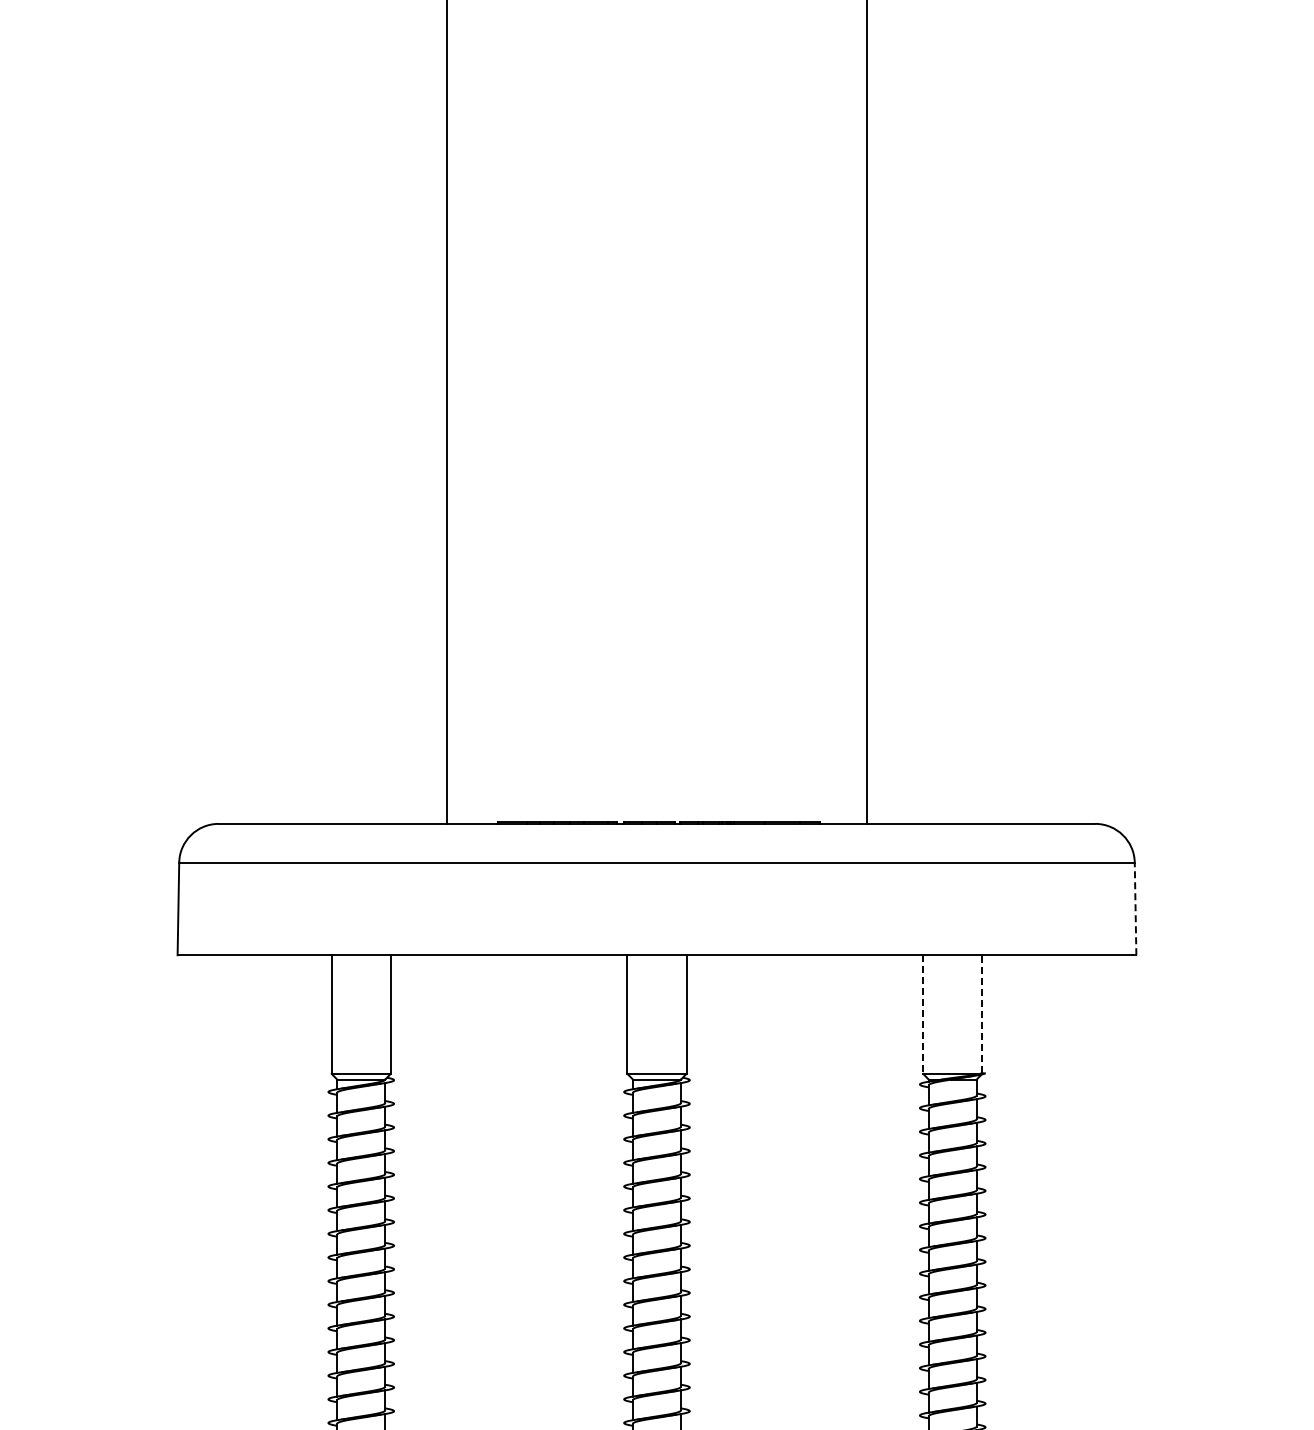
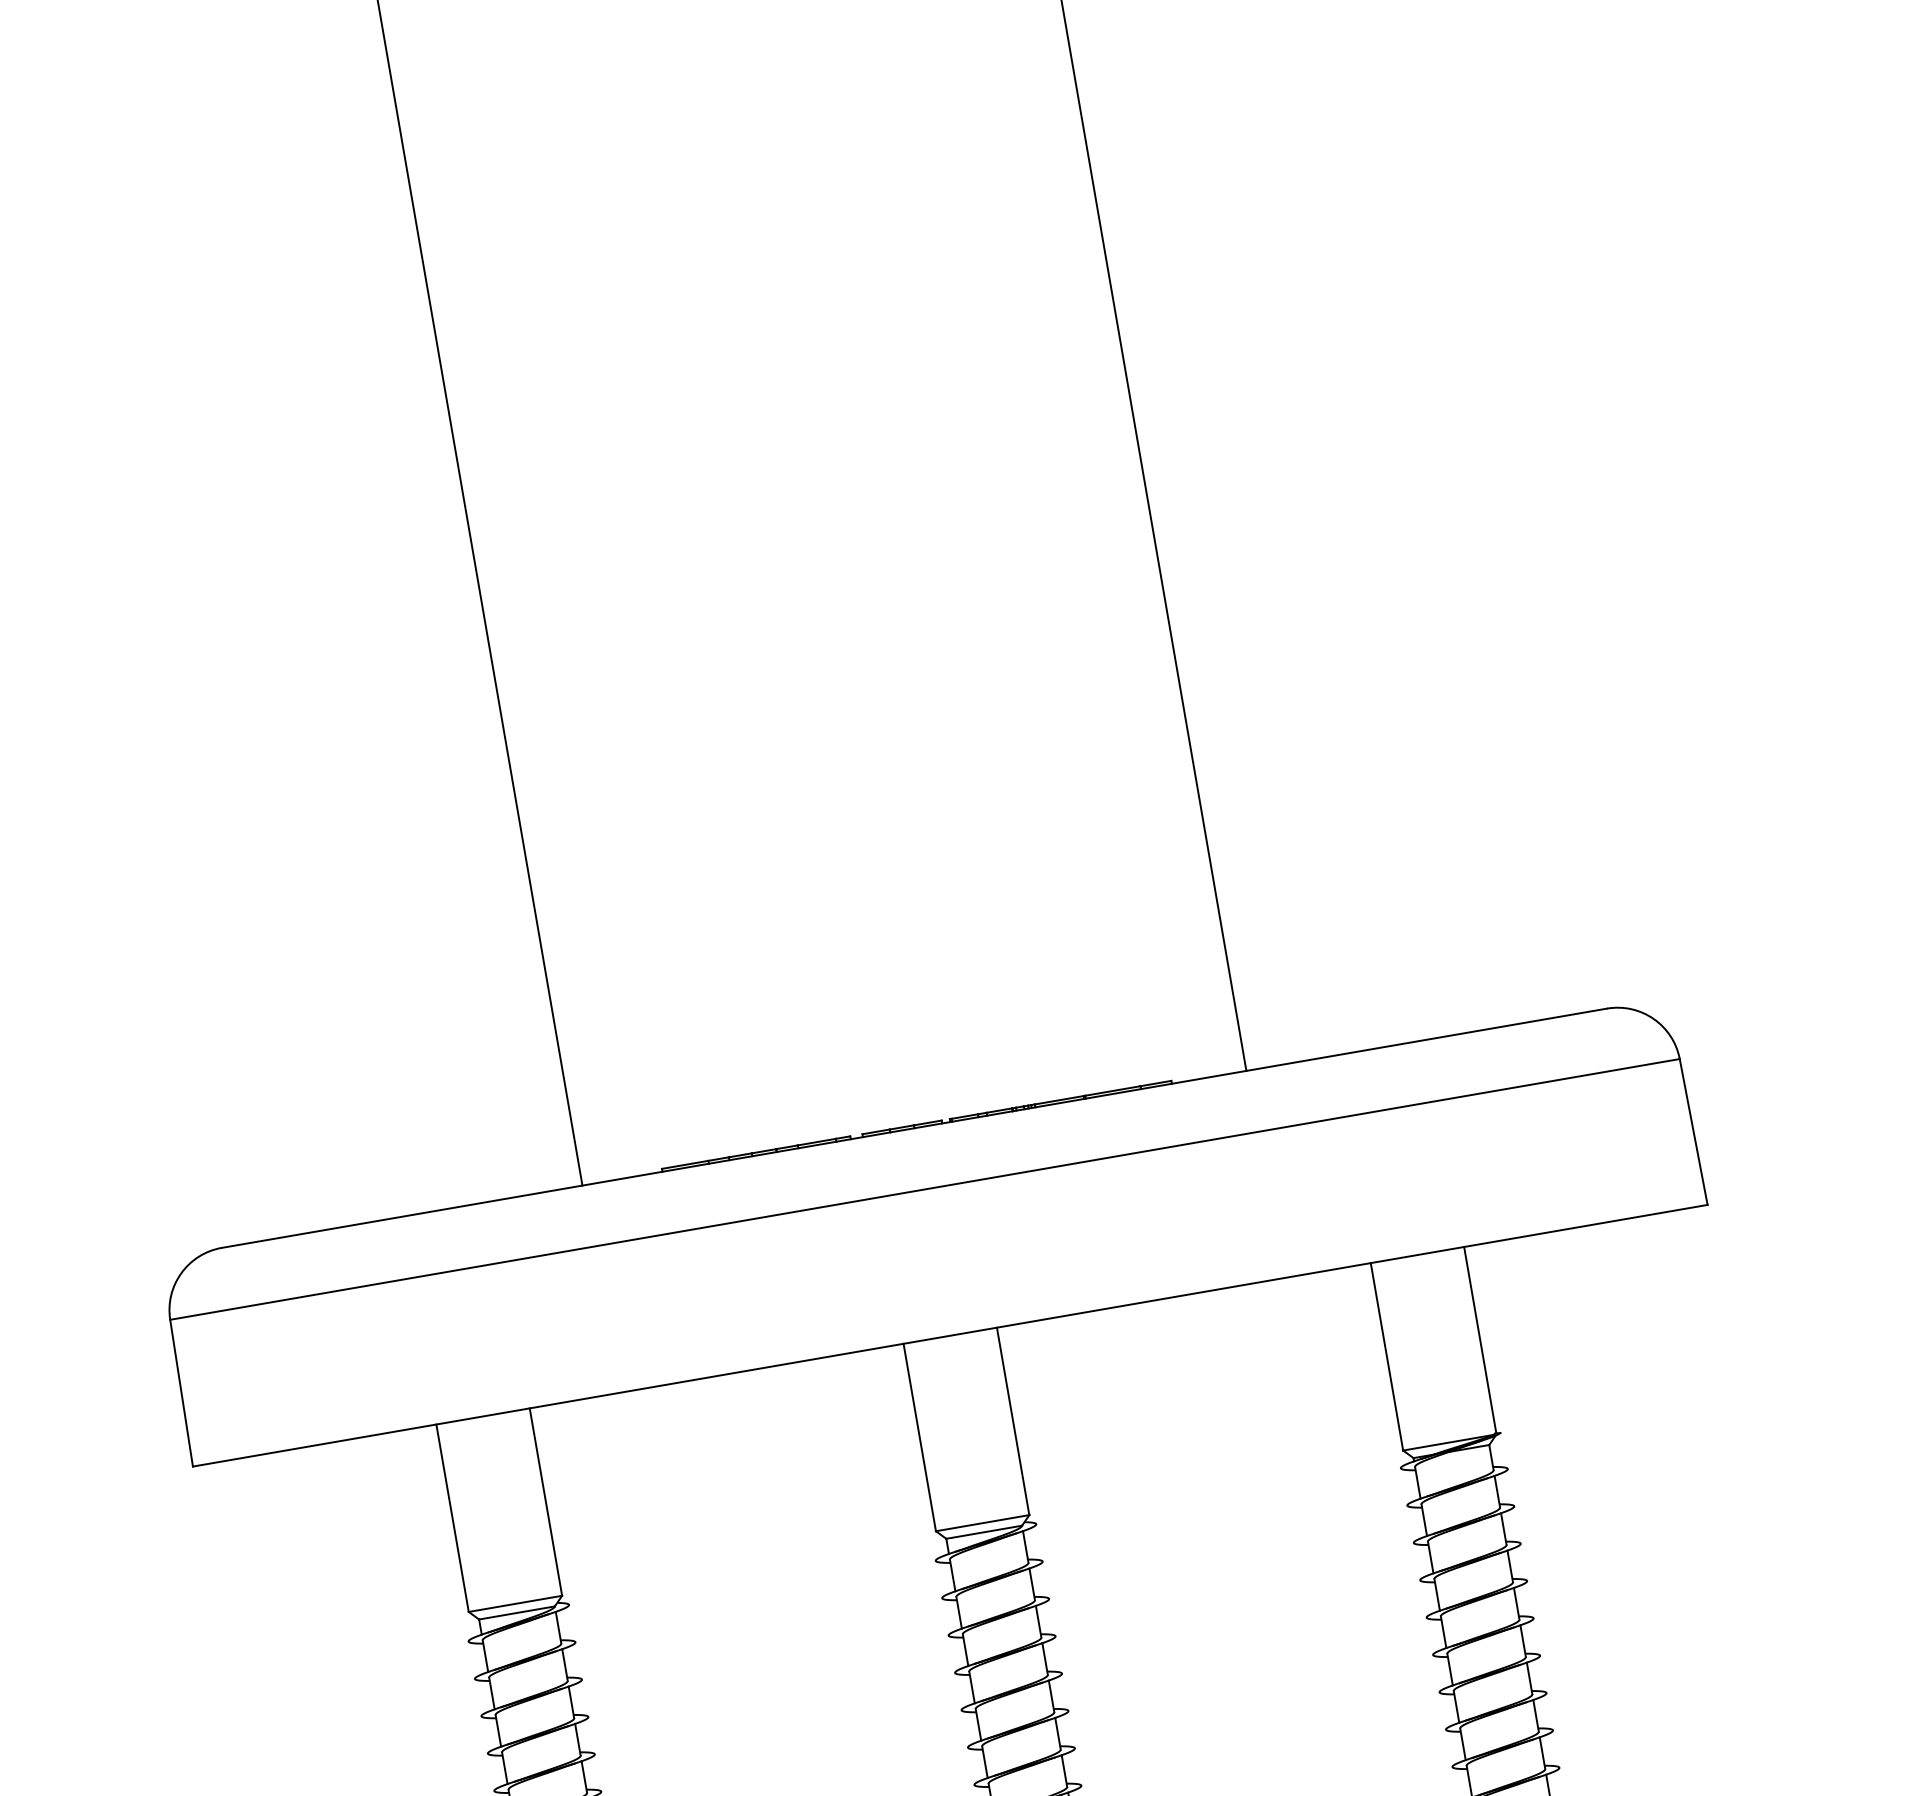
line: (1135, 908) -> (1693, 1131), dashed -> solid
line: (982, 1014) -> (1480, 1340), dashed -> solid
line: (923, 1015) -> (1387, 1358), dashed -> solid

